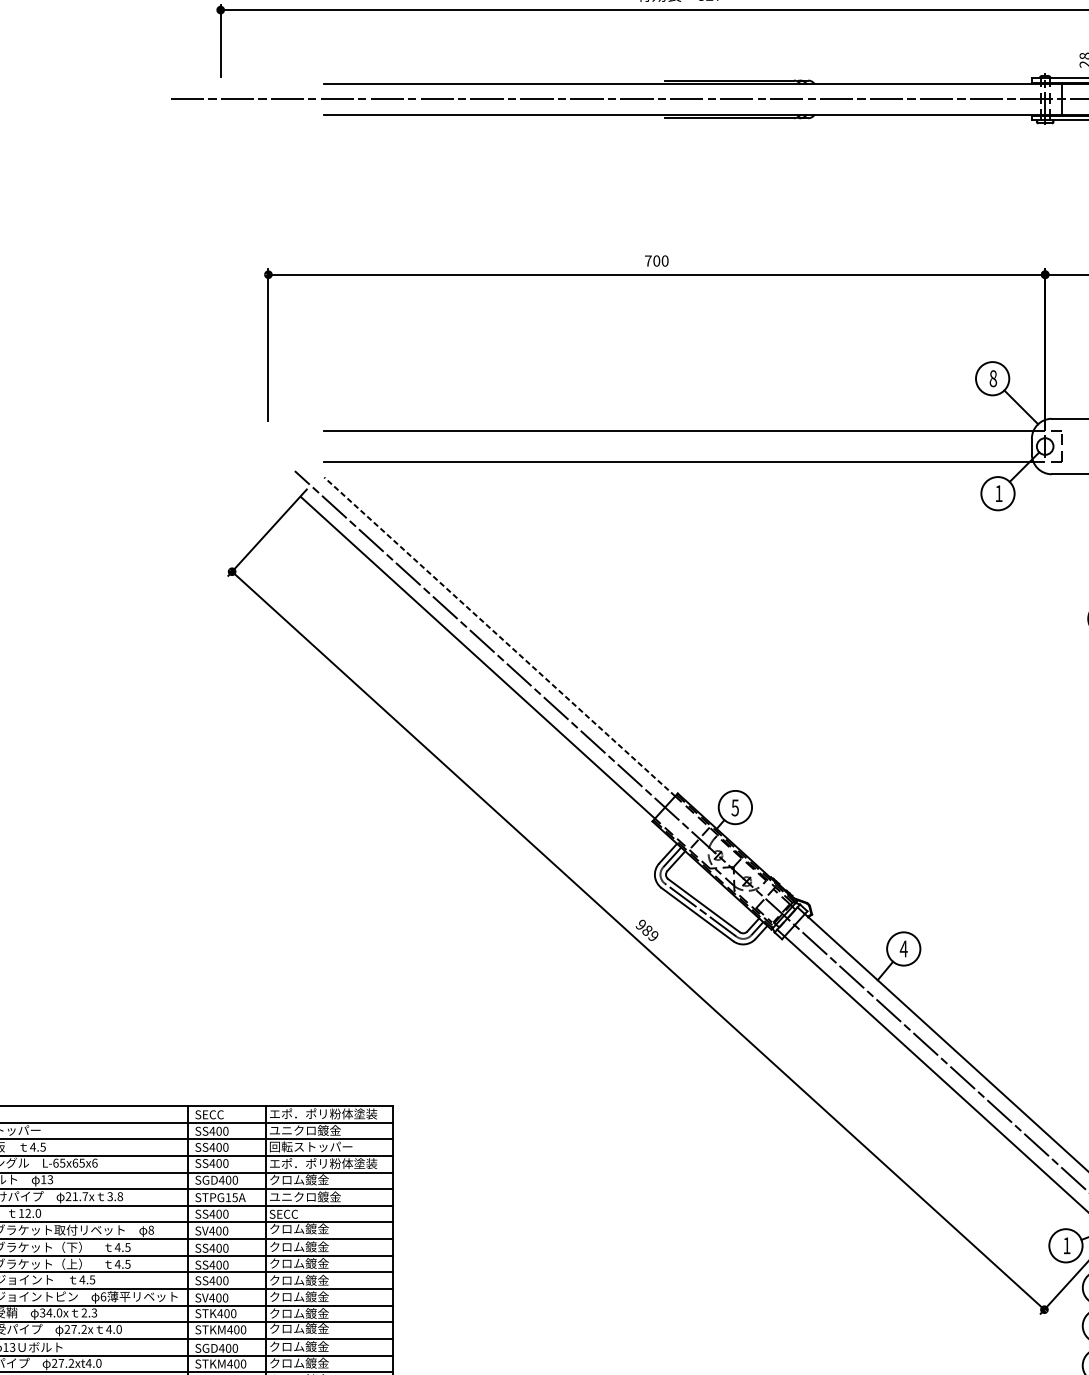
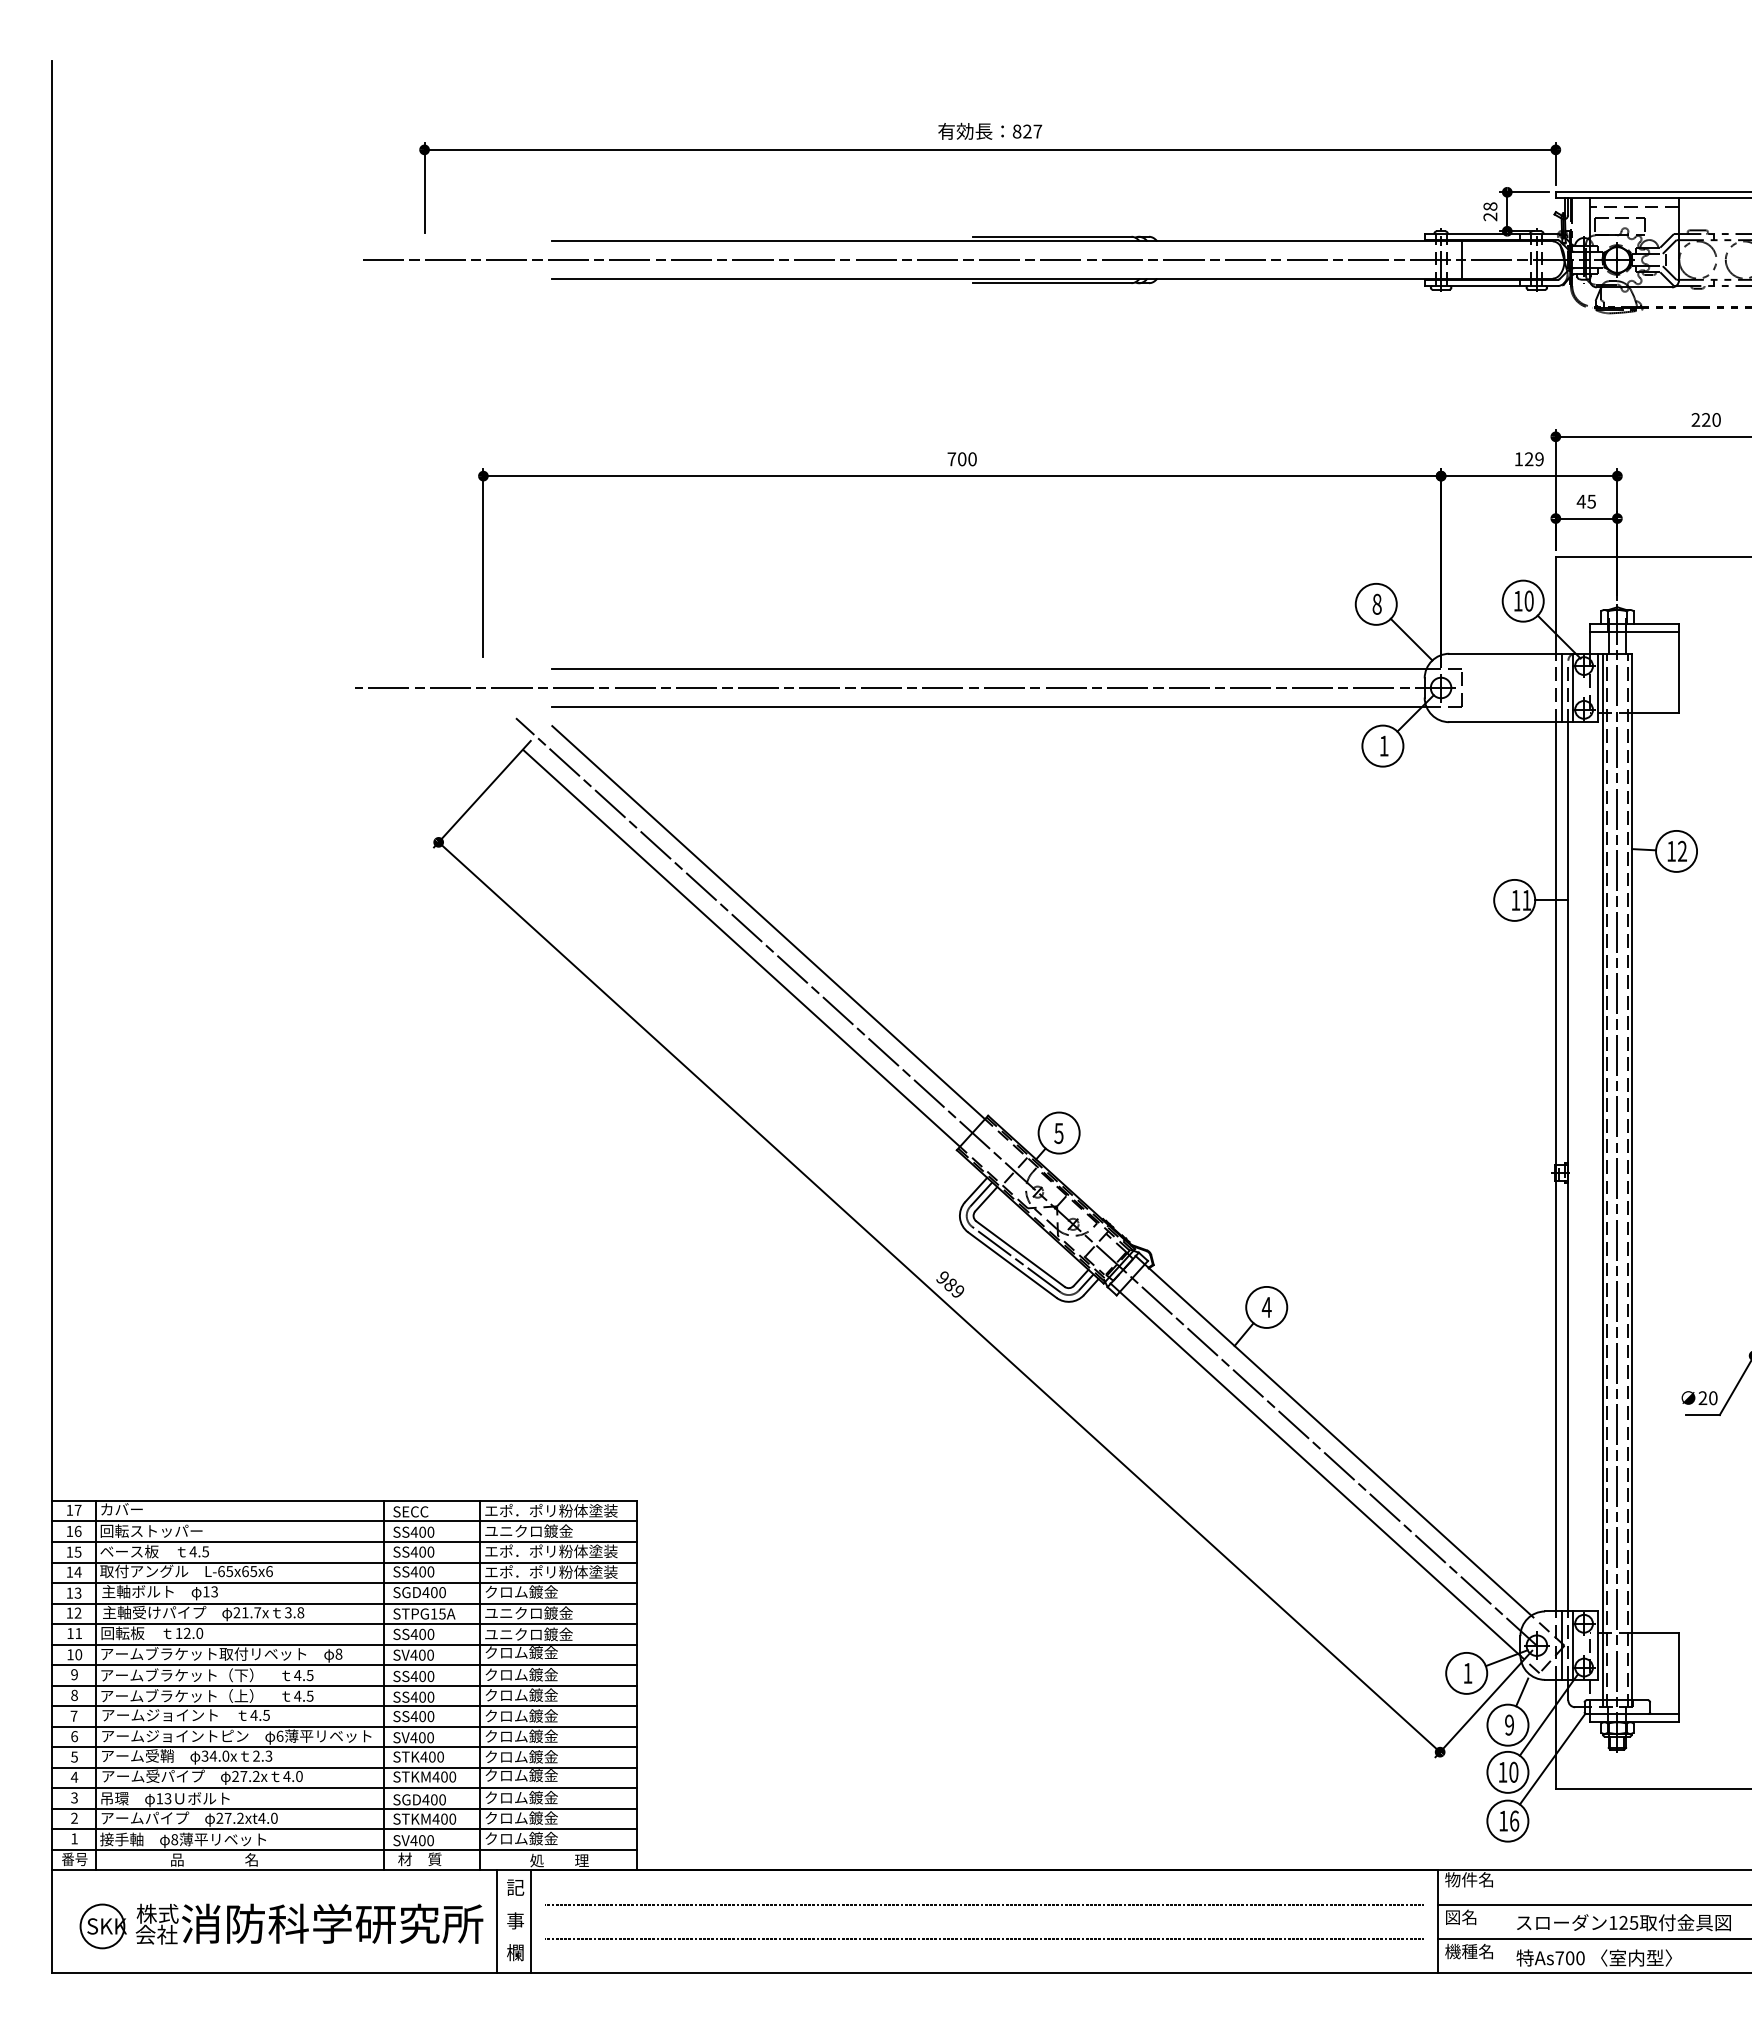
line: (610, 446) -> (905, 687), added
line: (499, 636) -> (768, 922), dashed -> solid
text: (323, 1146) -> (551, 1551), 回転ストッパー -> エポ．ポリ粉体塗装
text: (304, 1214) -> (528, 1634), SECC -> ユニクロ鍍金

